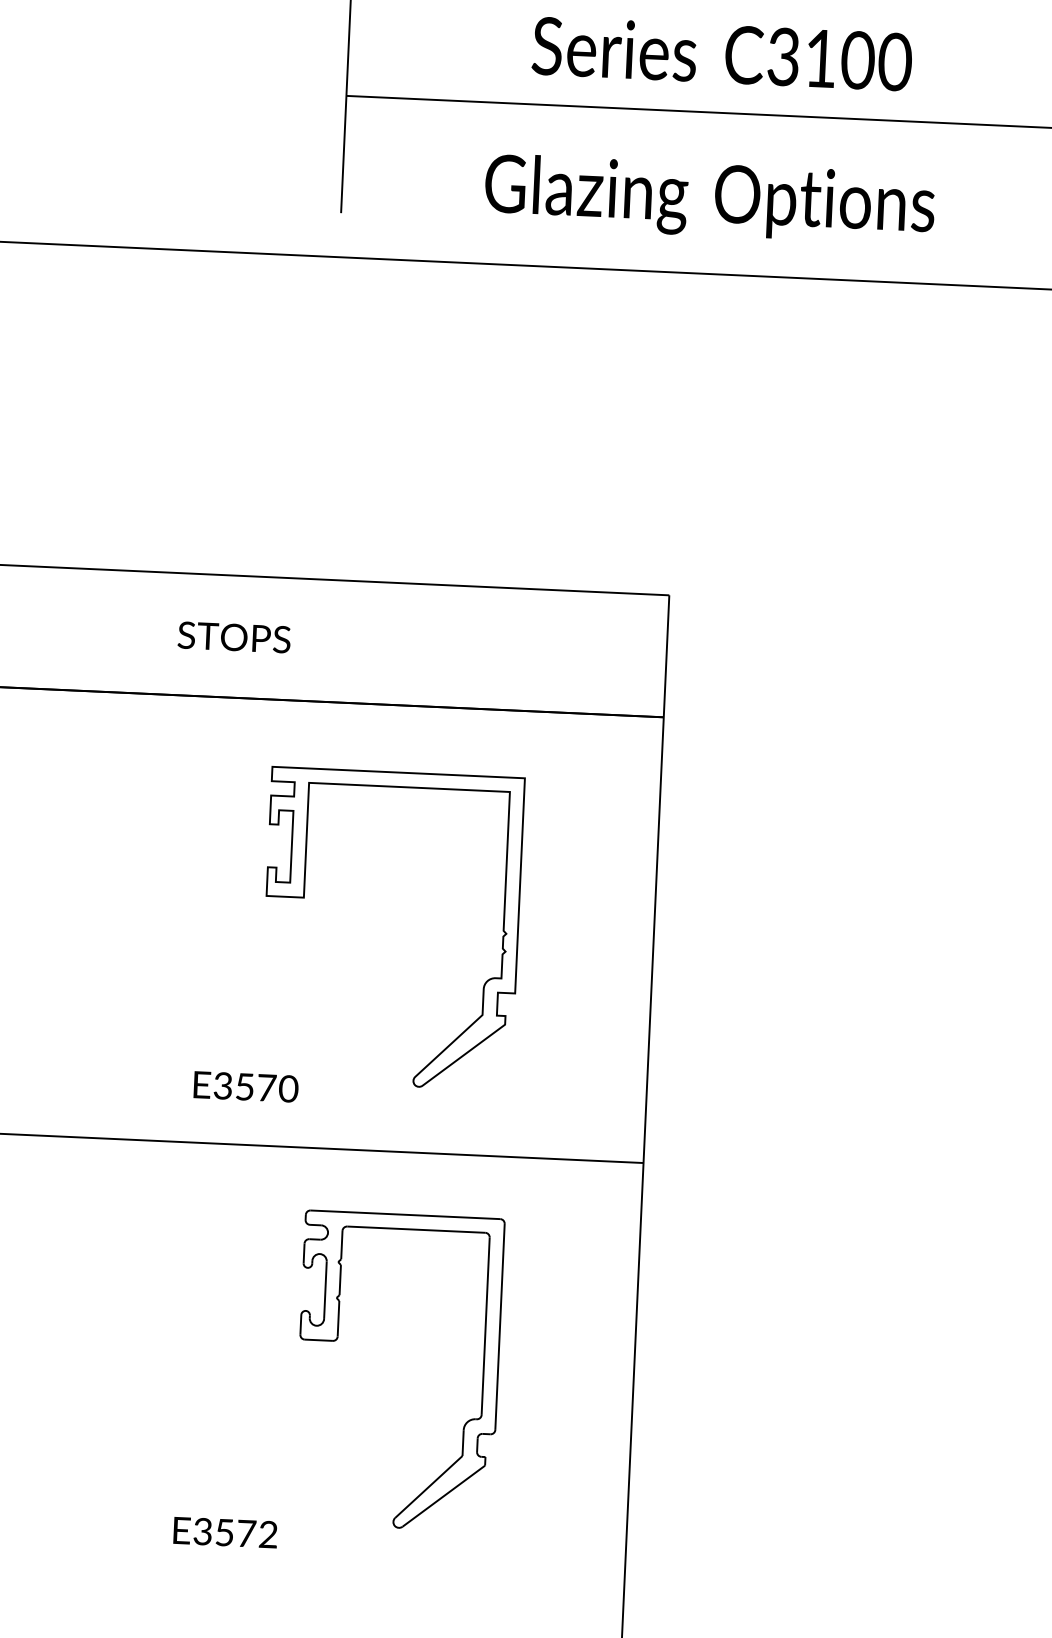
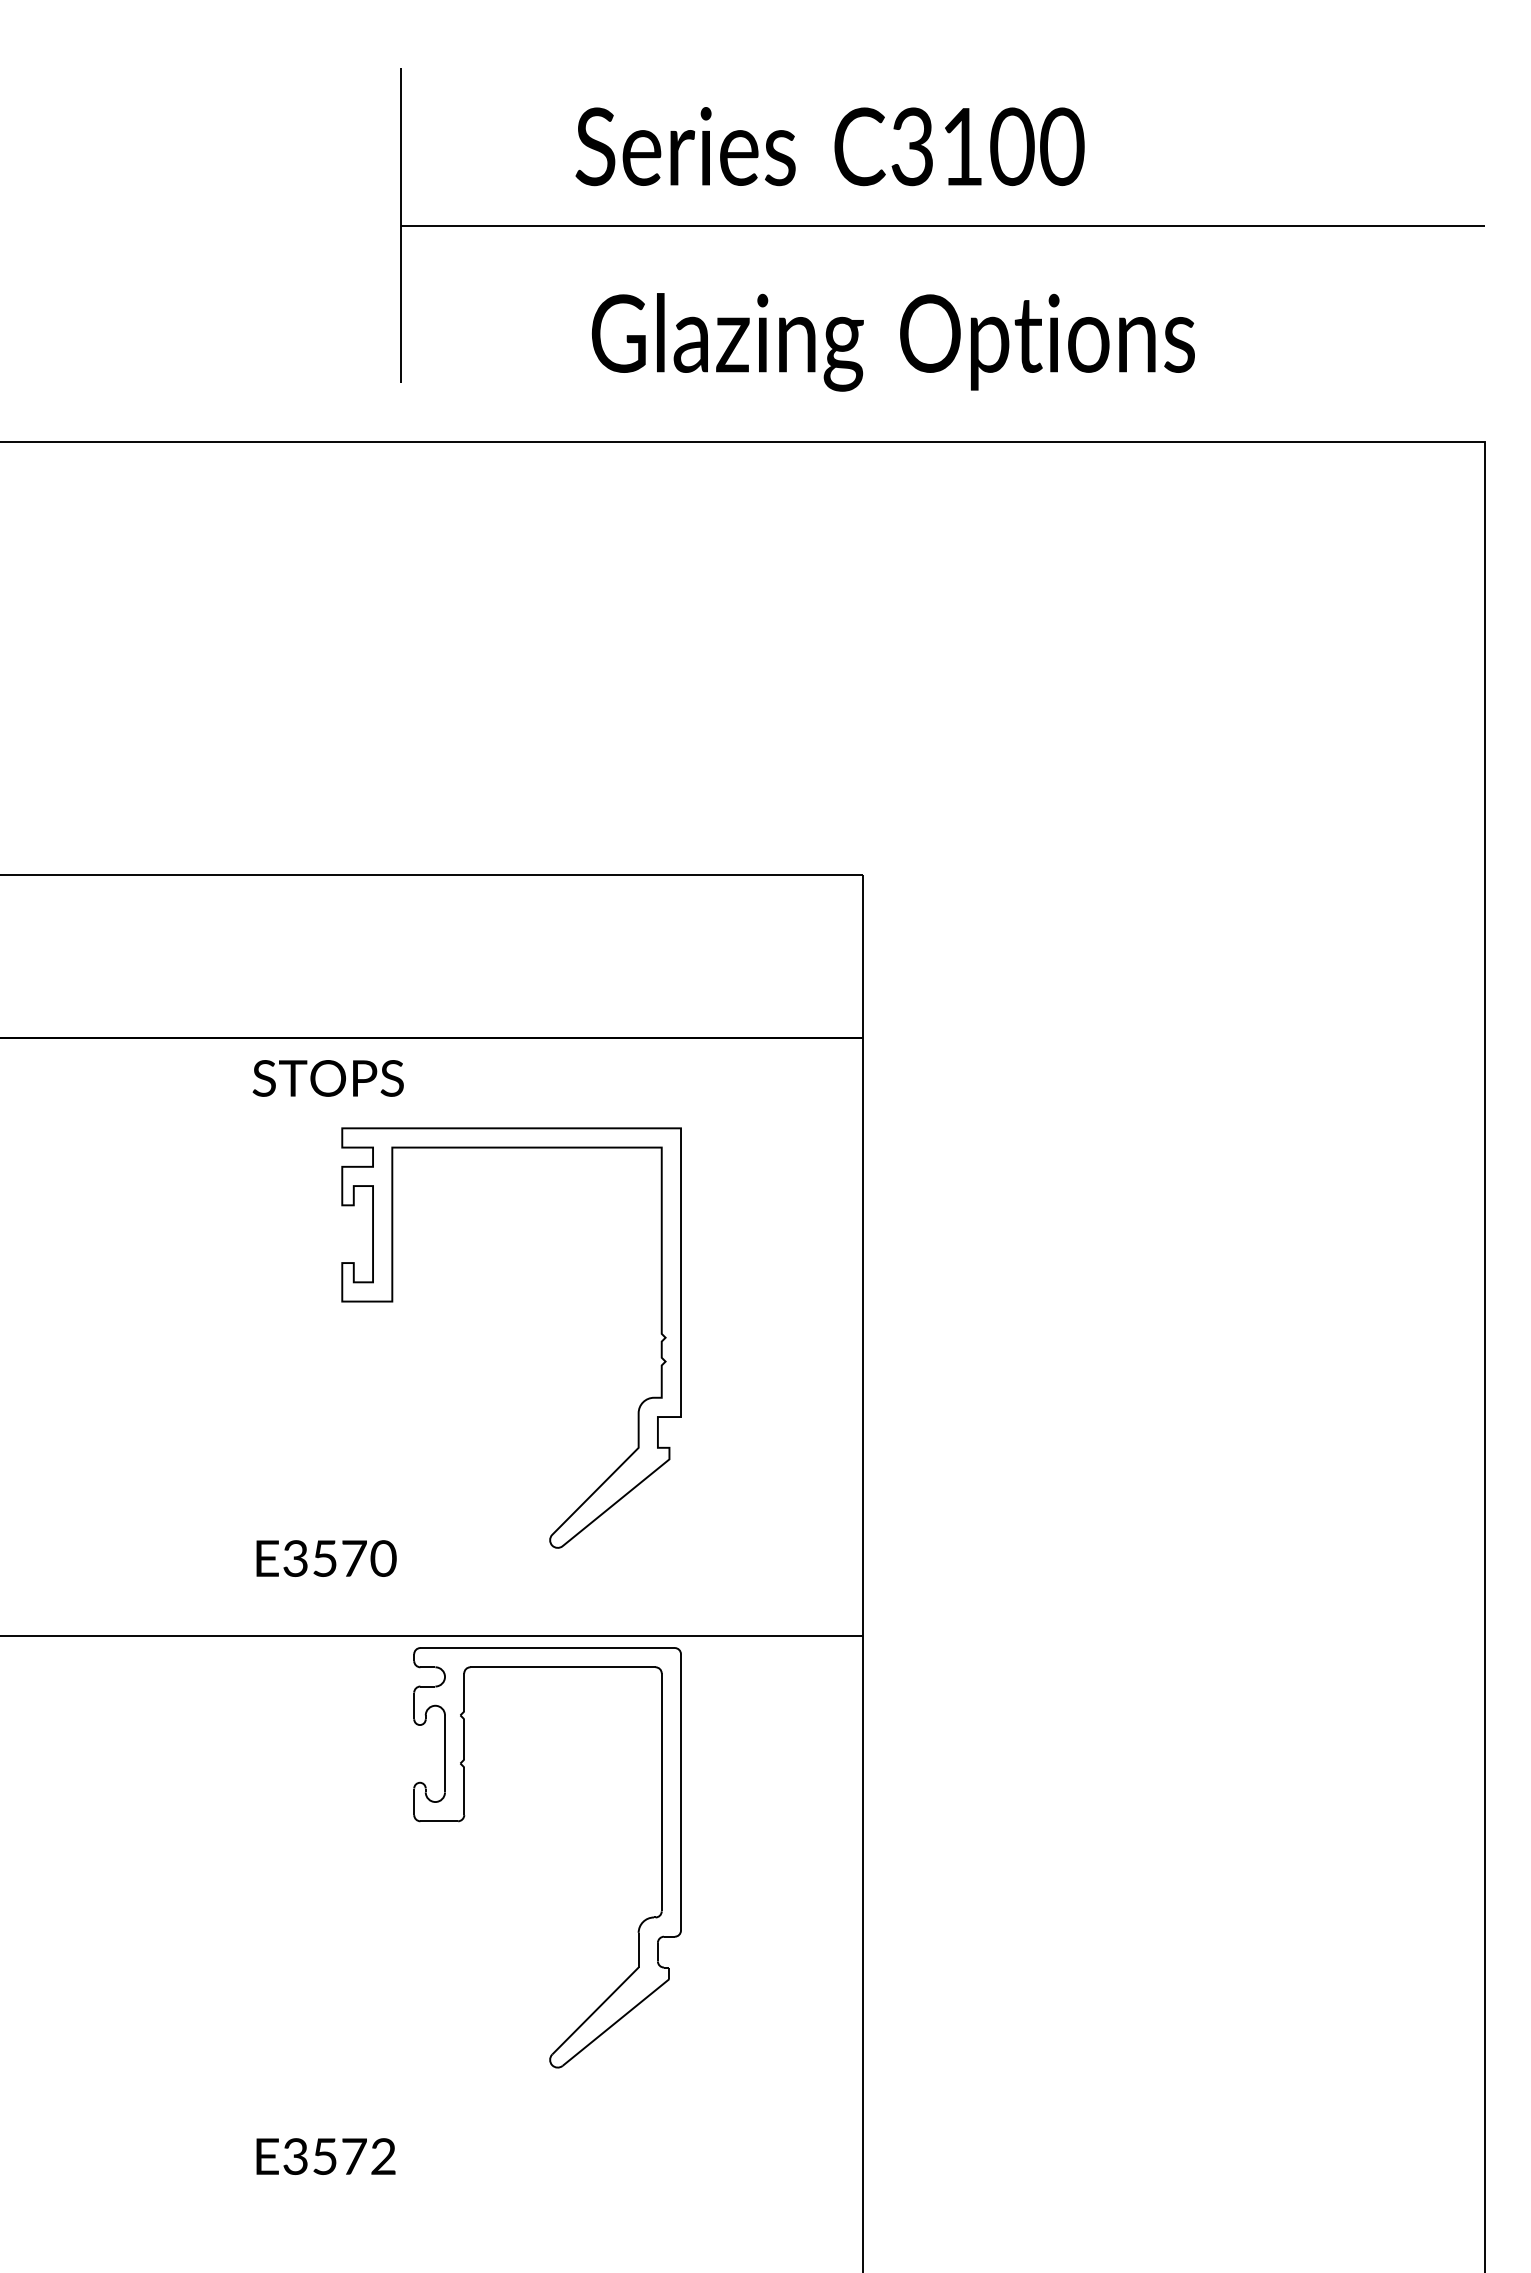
text: (721, 53) -> (829, 146), moved
text: (233, 637) -> (327, 1078), moved
part: (337, 1339) -> (464, 1818), moved

